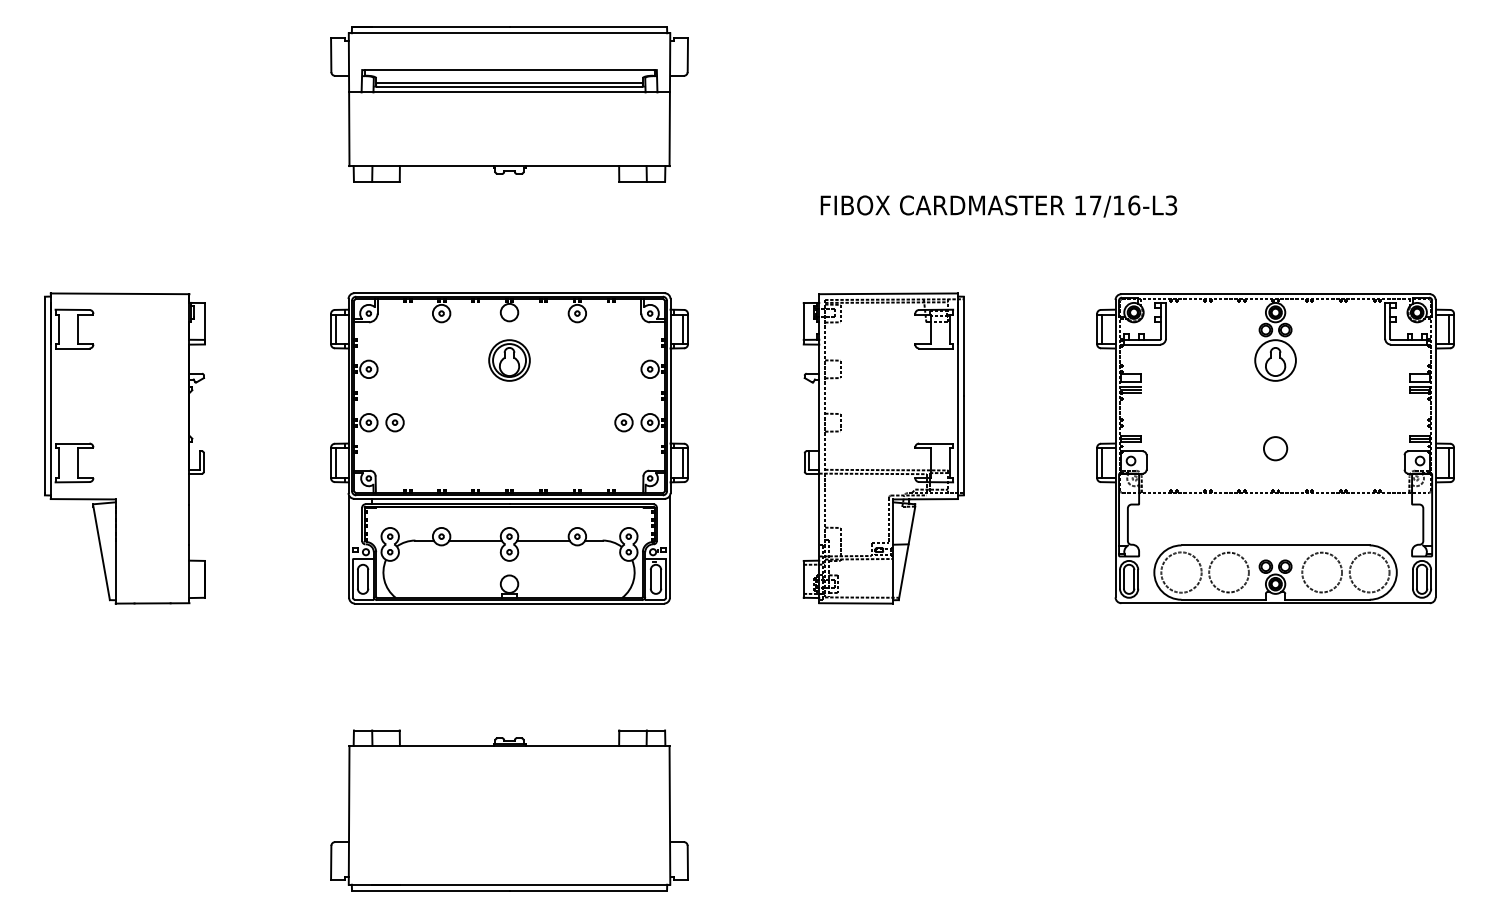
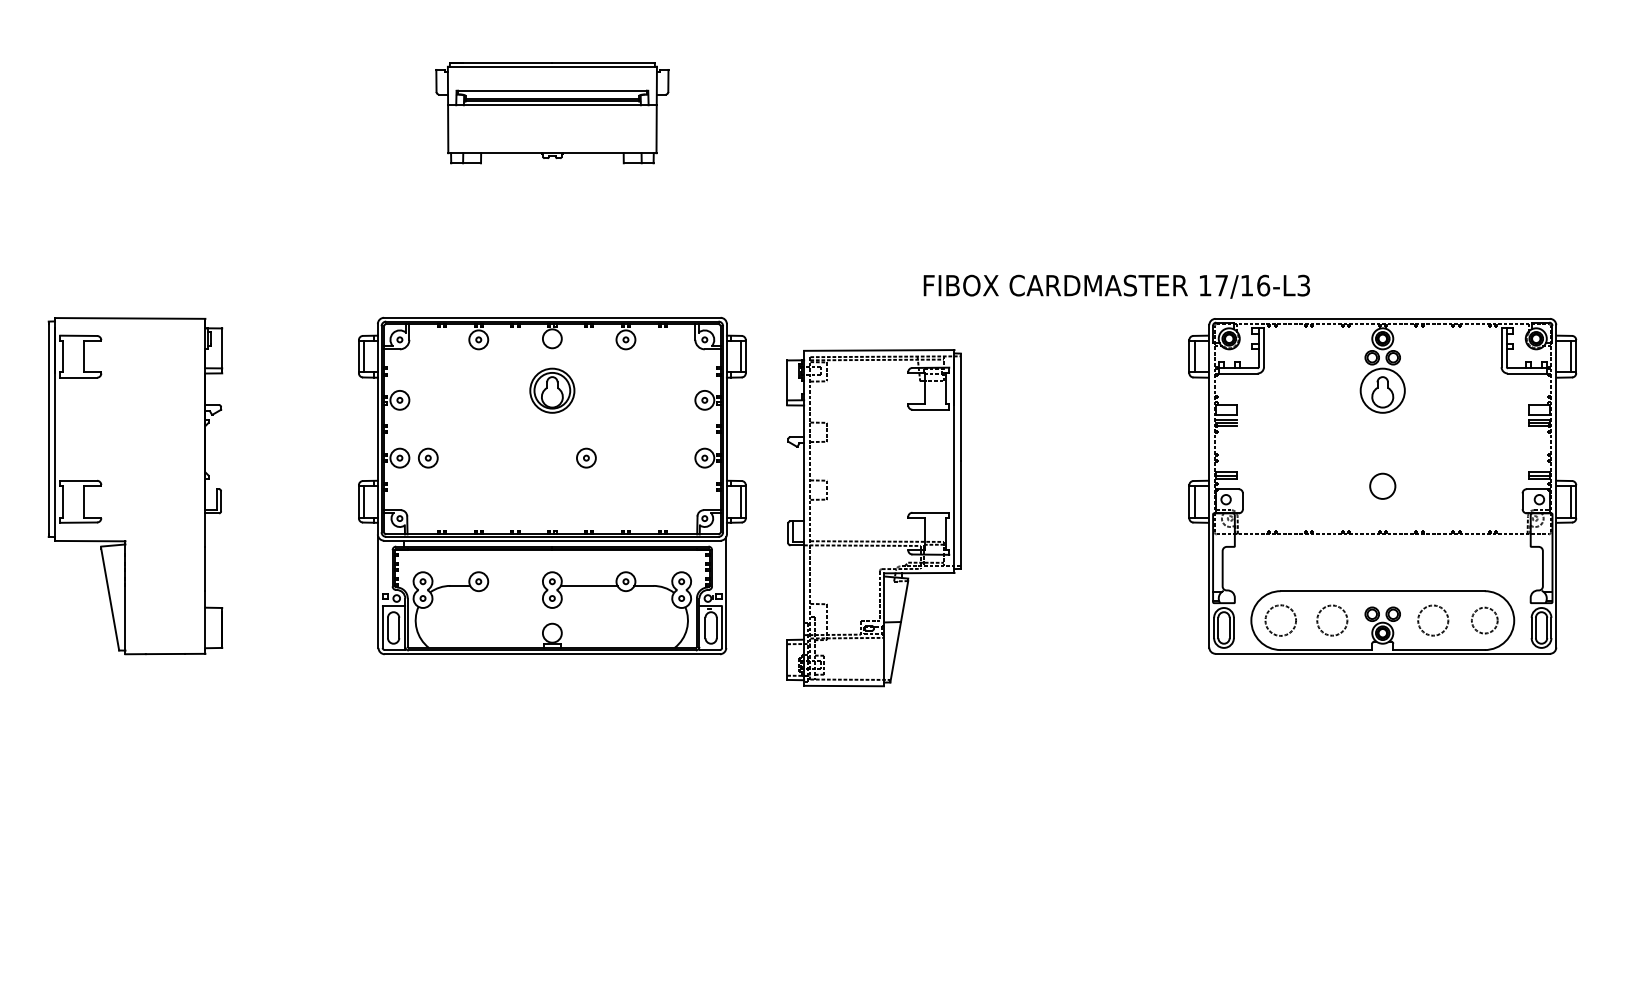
part: (509, 103) -> (552, 112), size x0.6
text: (998, 206) -> (1116, 286), moved
part: (624, 422) -> (586, 457), moved
part: (883, 448) -> (873, 518), moved
line: (475, 540) -> (515, 585), removed
circle: (1181, 572) -> (1280, 620), size x0.7
circle: (1228, 572) -> (1331, 620), size x0.7
circle: (1321, 572) -> (1432, 620), size x0.7
circle: (1369, 572) -> (1484, 620), size x0.6
part: (509, 810) -> (552, 878), removed

